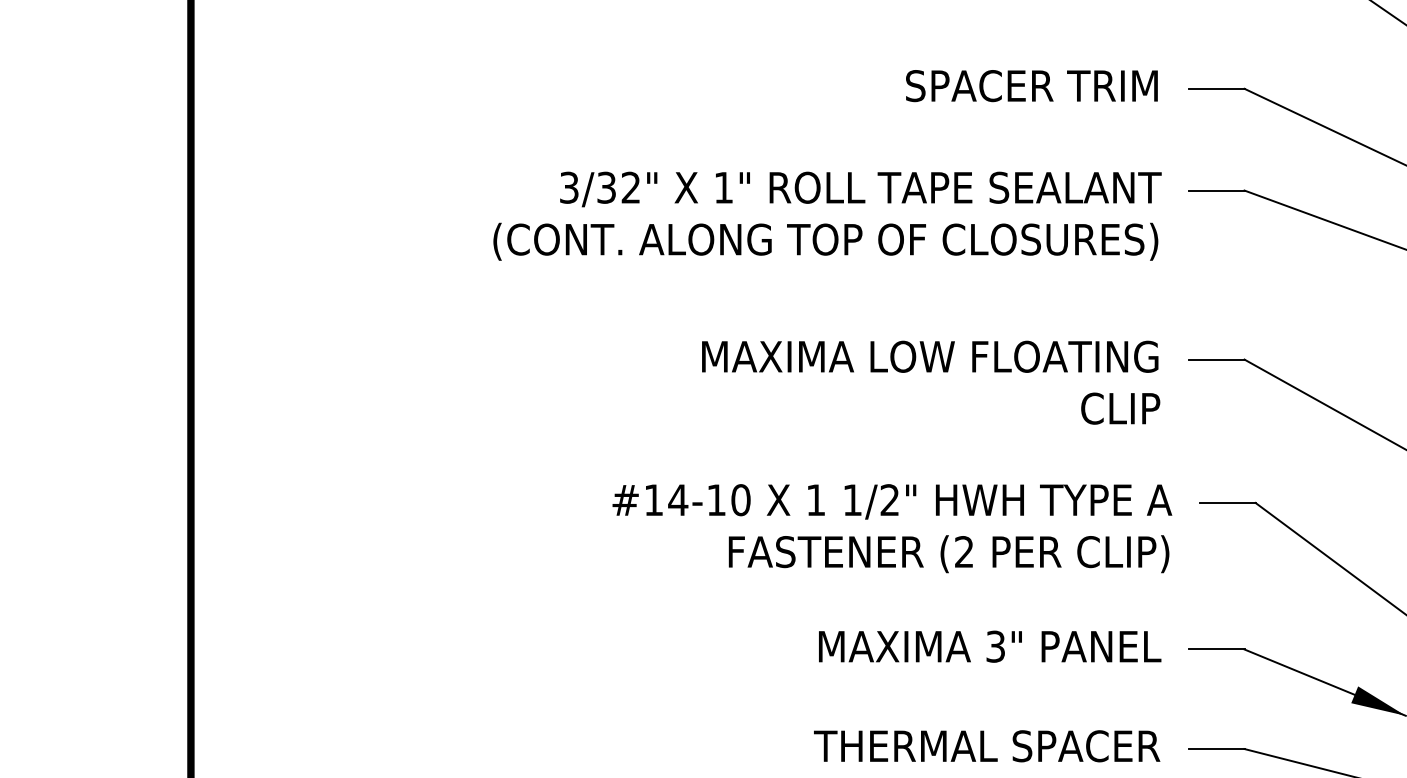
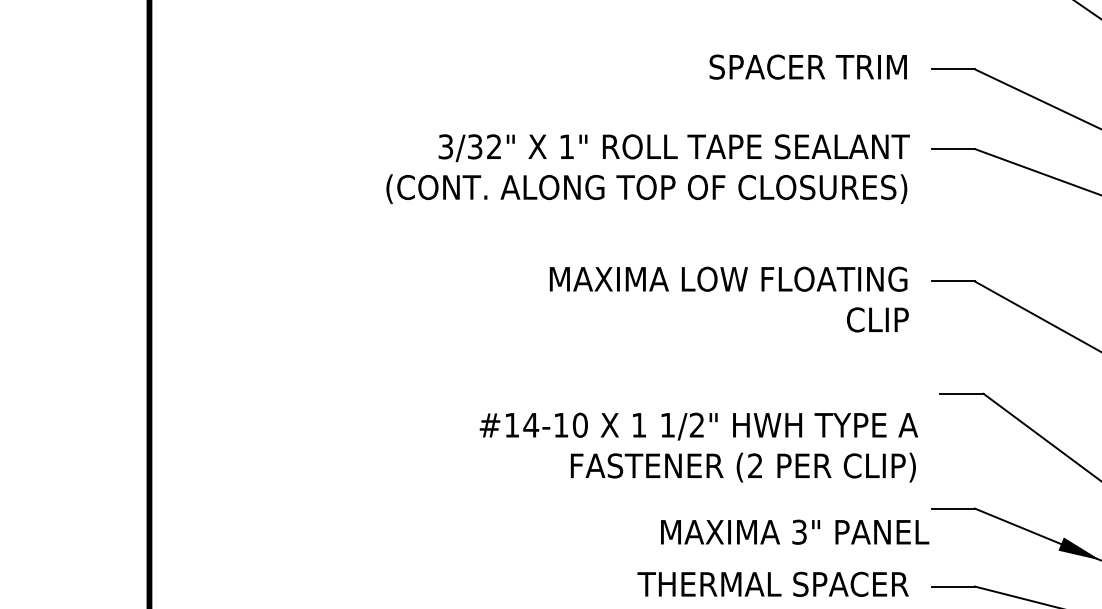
text: (892, 528) -> (699, 447), moved
text: (990, 646) -> (795, 532), moved

